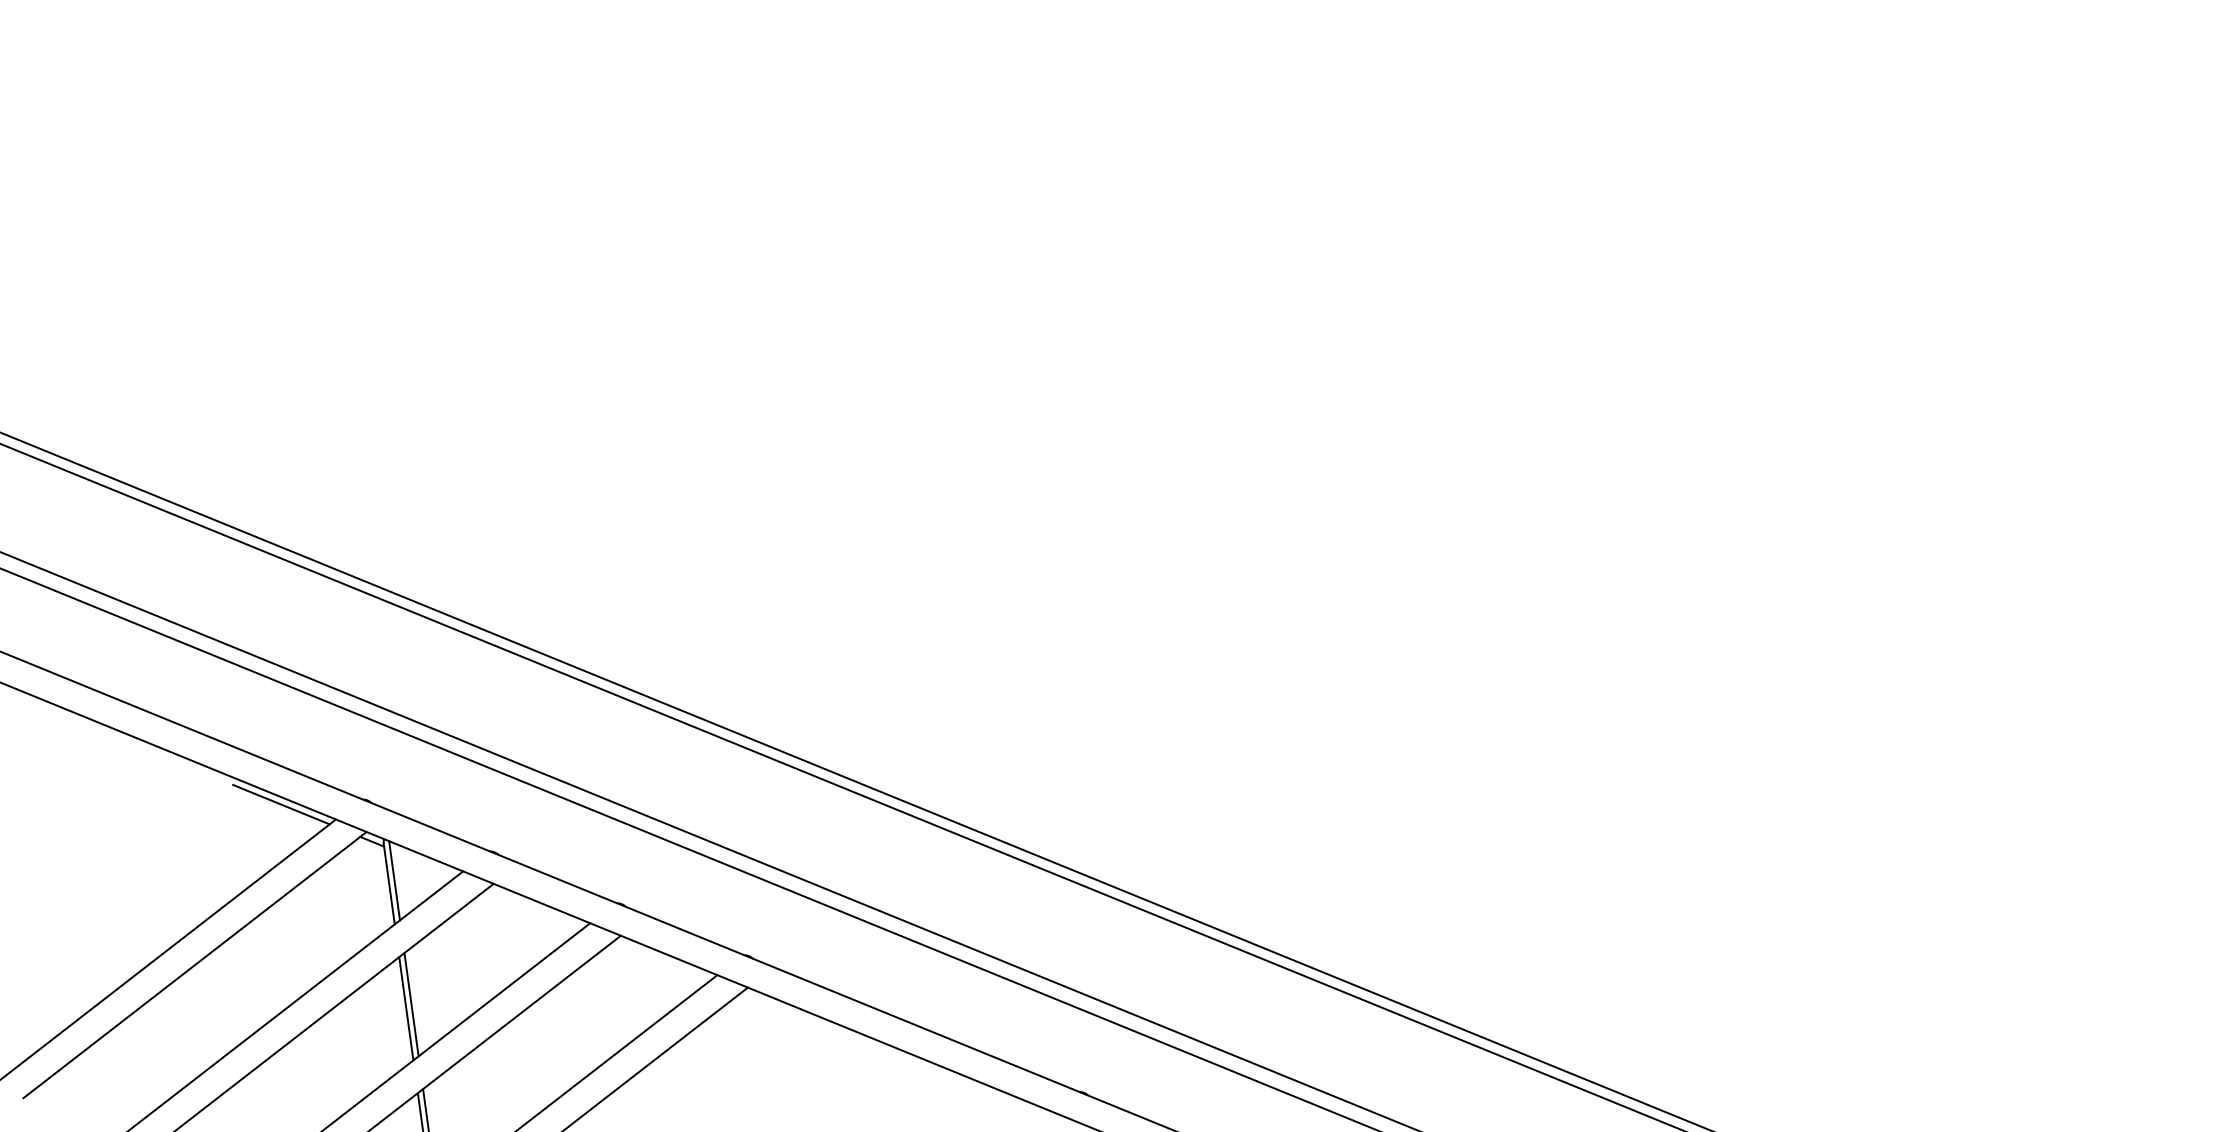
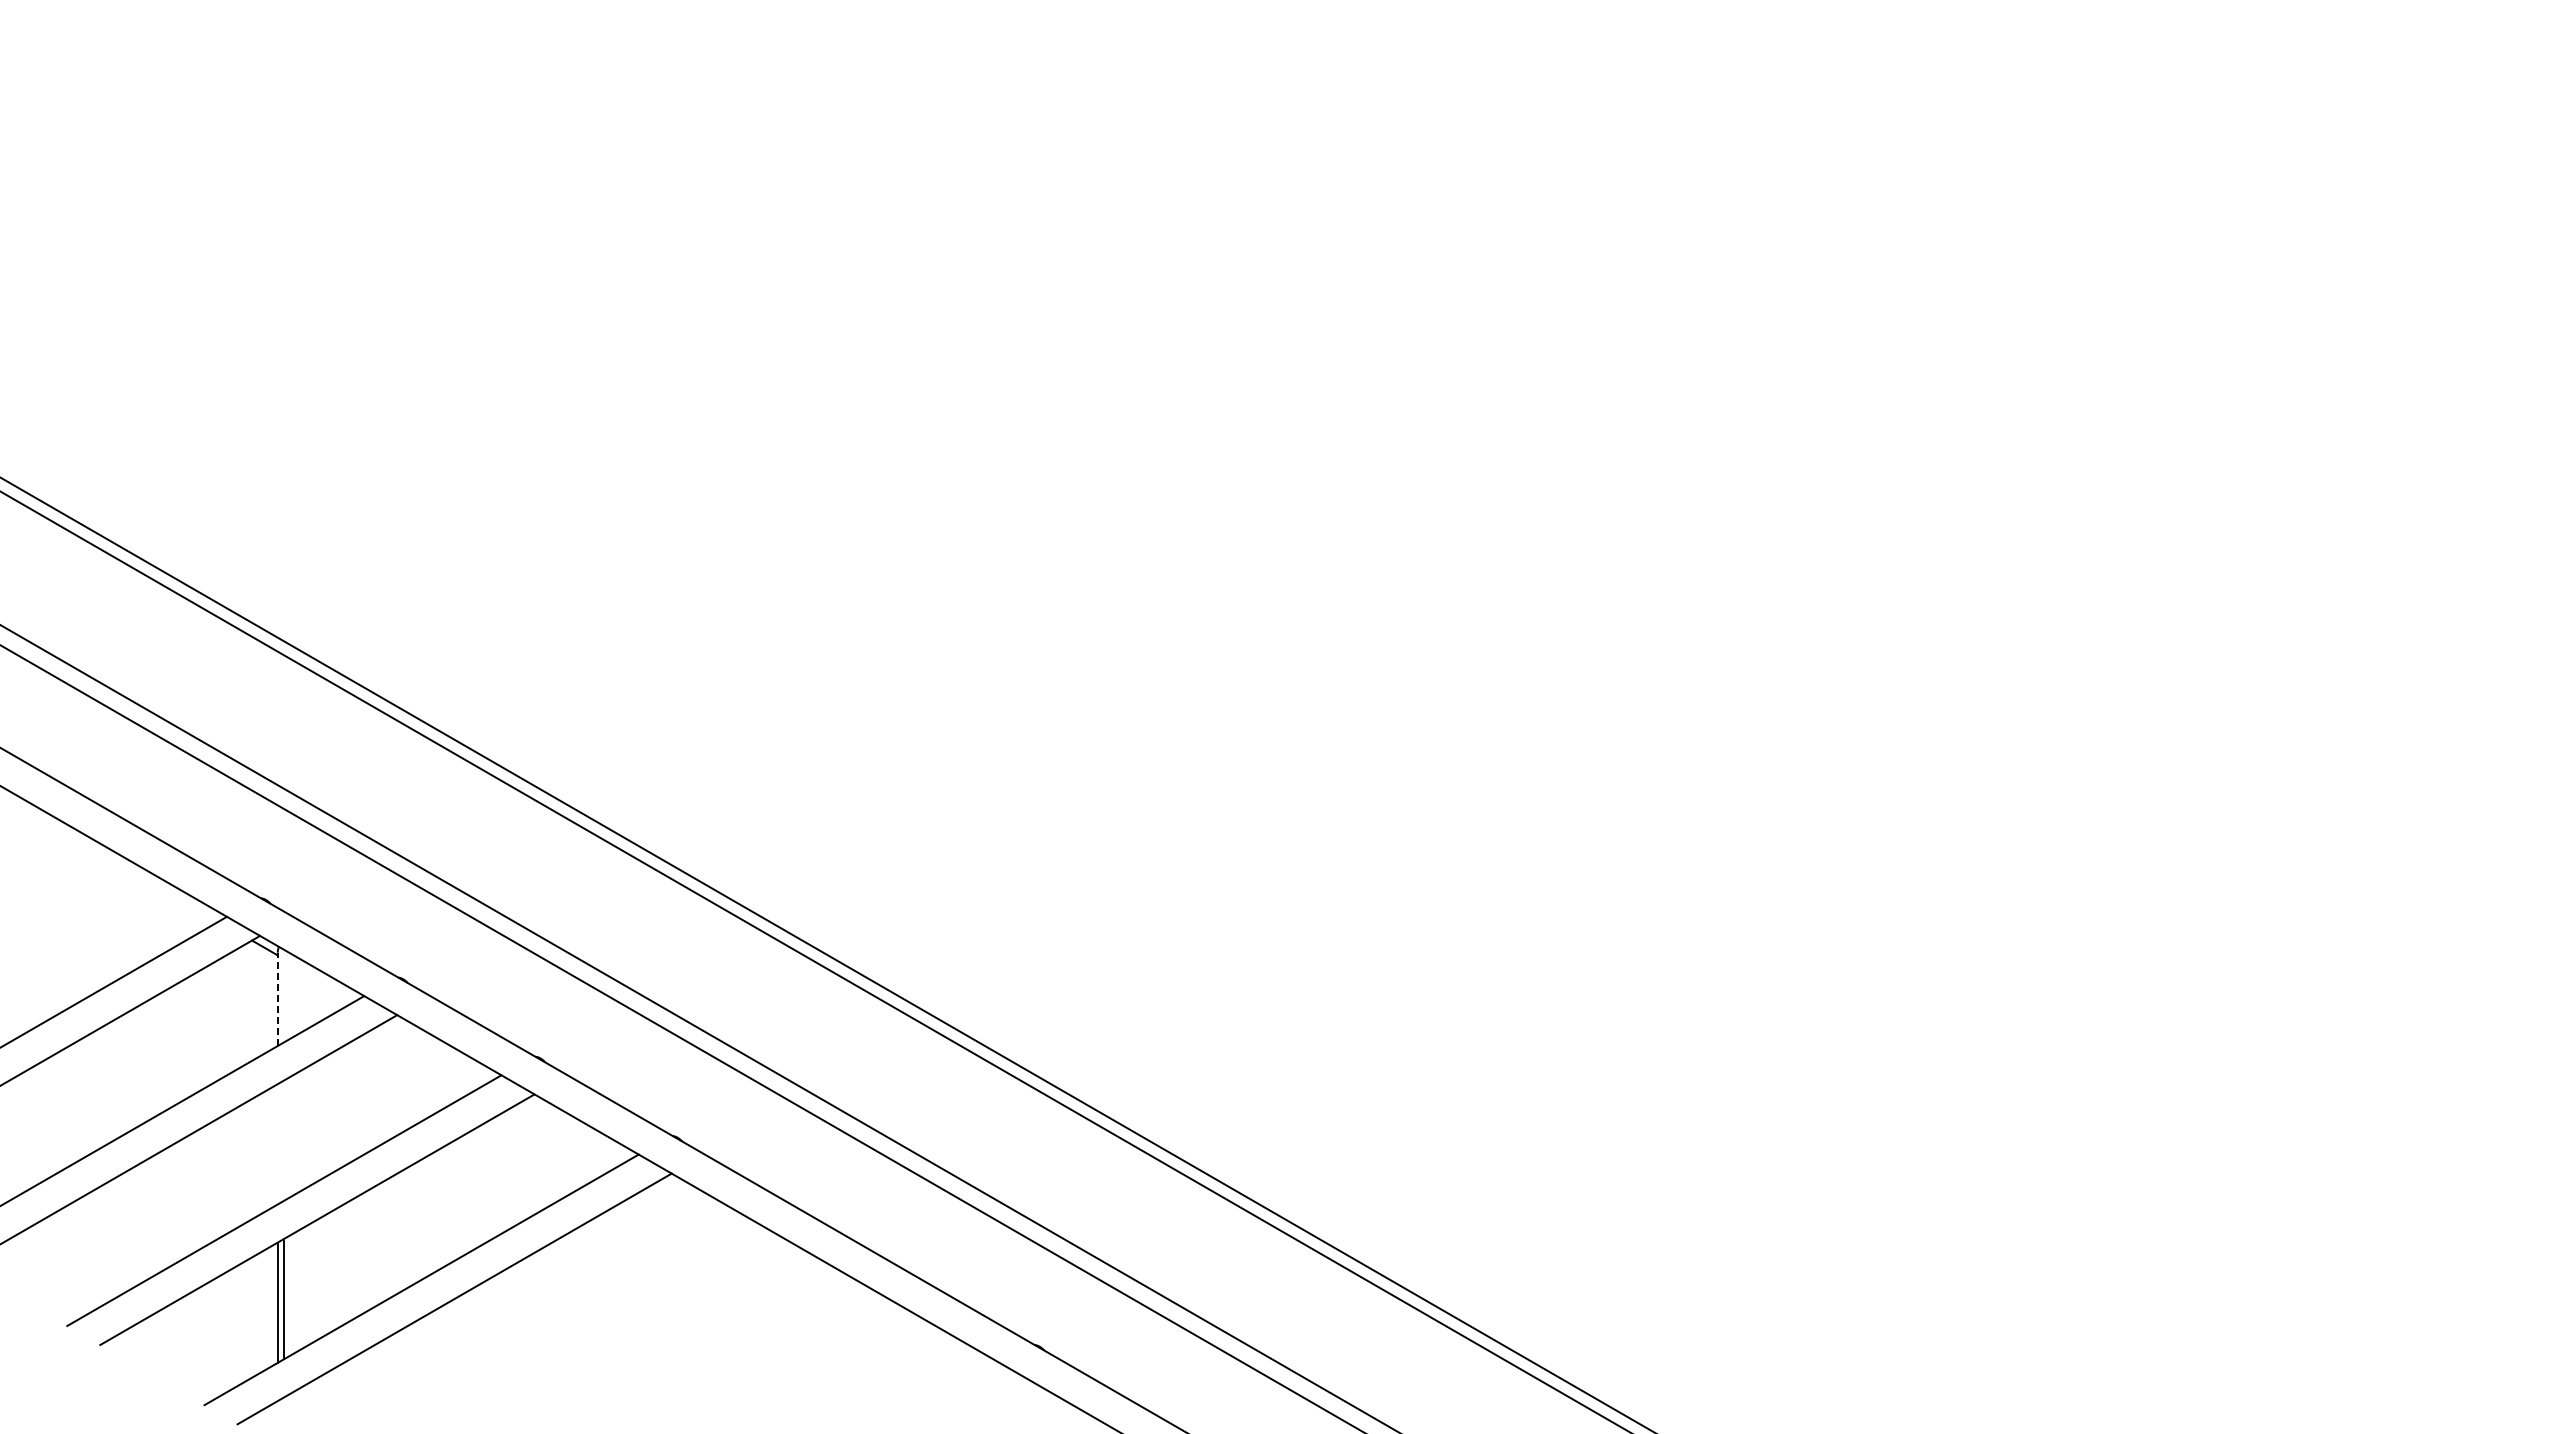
line: (281, 804) -> (166, 891), removed
line: (394, 880) -> (284, 995), removed
line: (389, 884) -> (277, 999), solid -> dashed
line: (411, 1004) -> (284, 1140), removed
line: (406, 1008) -> (277, 1144), removed

